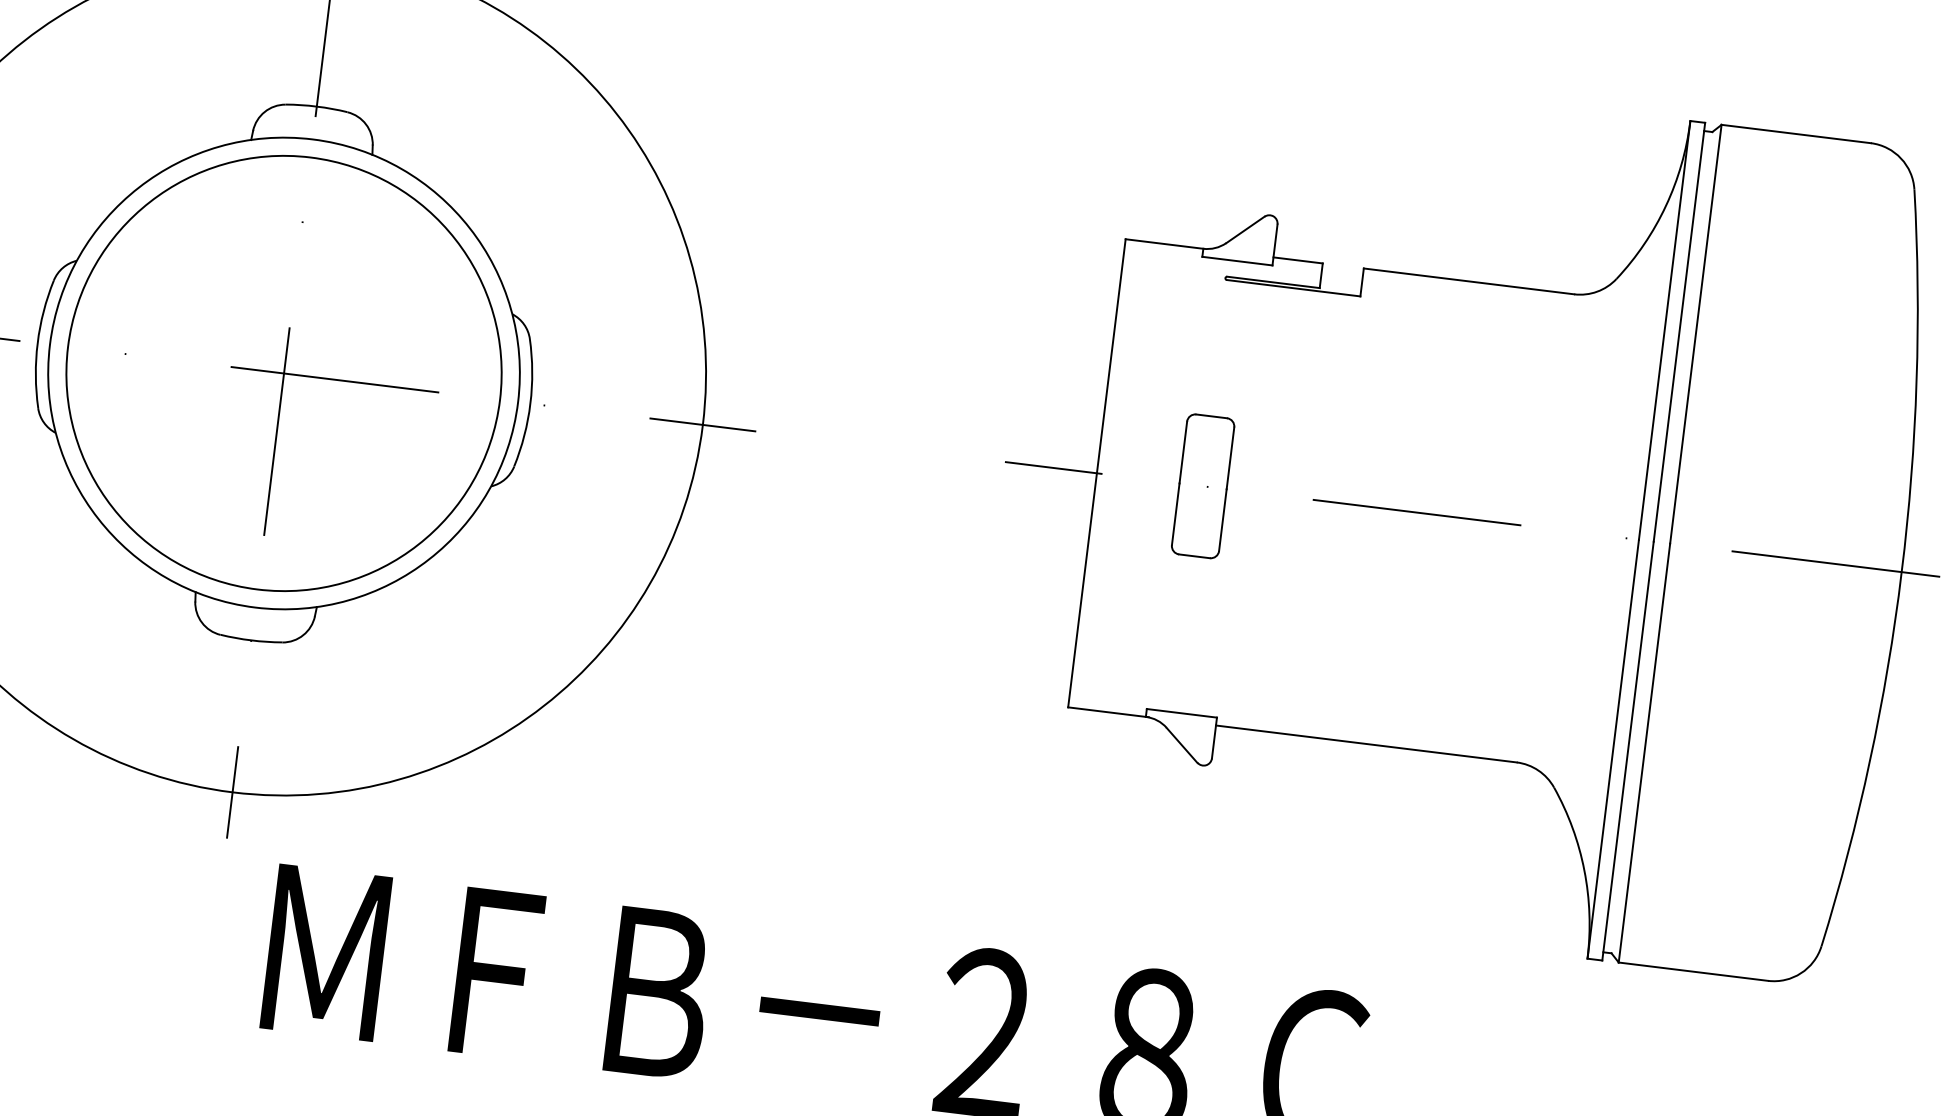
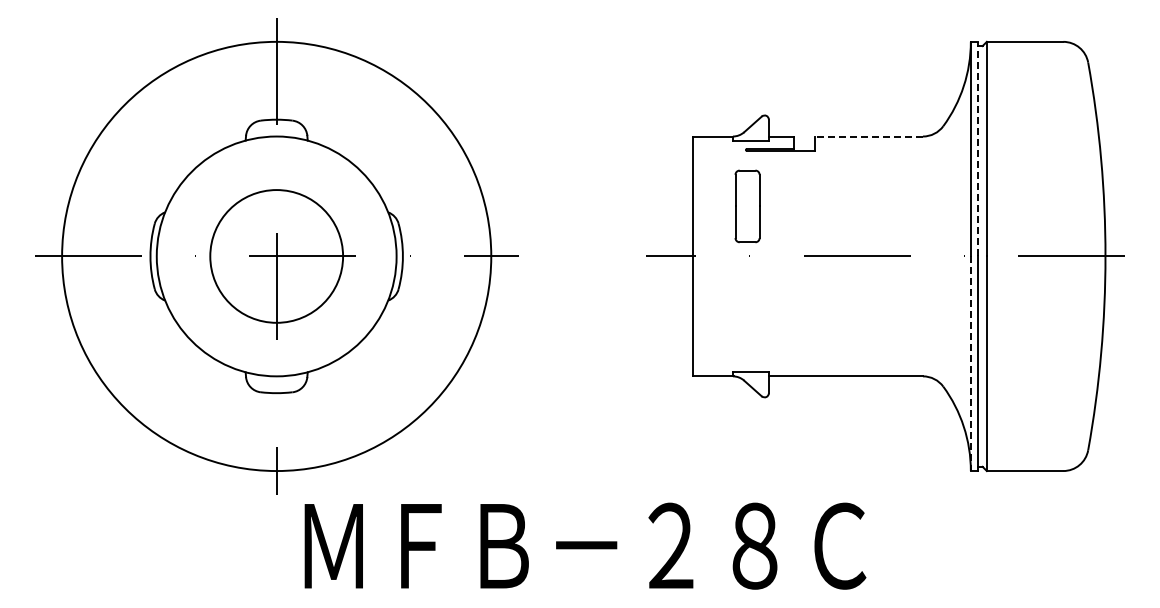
line: (1469, 281) -> (869, 136), solid -> dashed
line: (1679, 330) -> (978, 148), solid -> dashed
circle: (283, 373) -> (276, 256), size x0.6
part: (1202, 486) -> (747, 206), moved
line: (1612, 750) -> (970, 364), solid -> dashed

